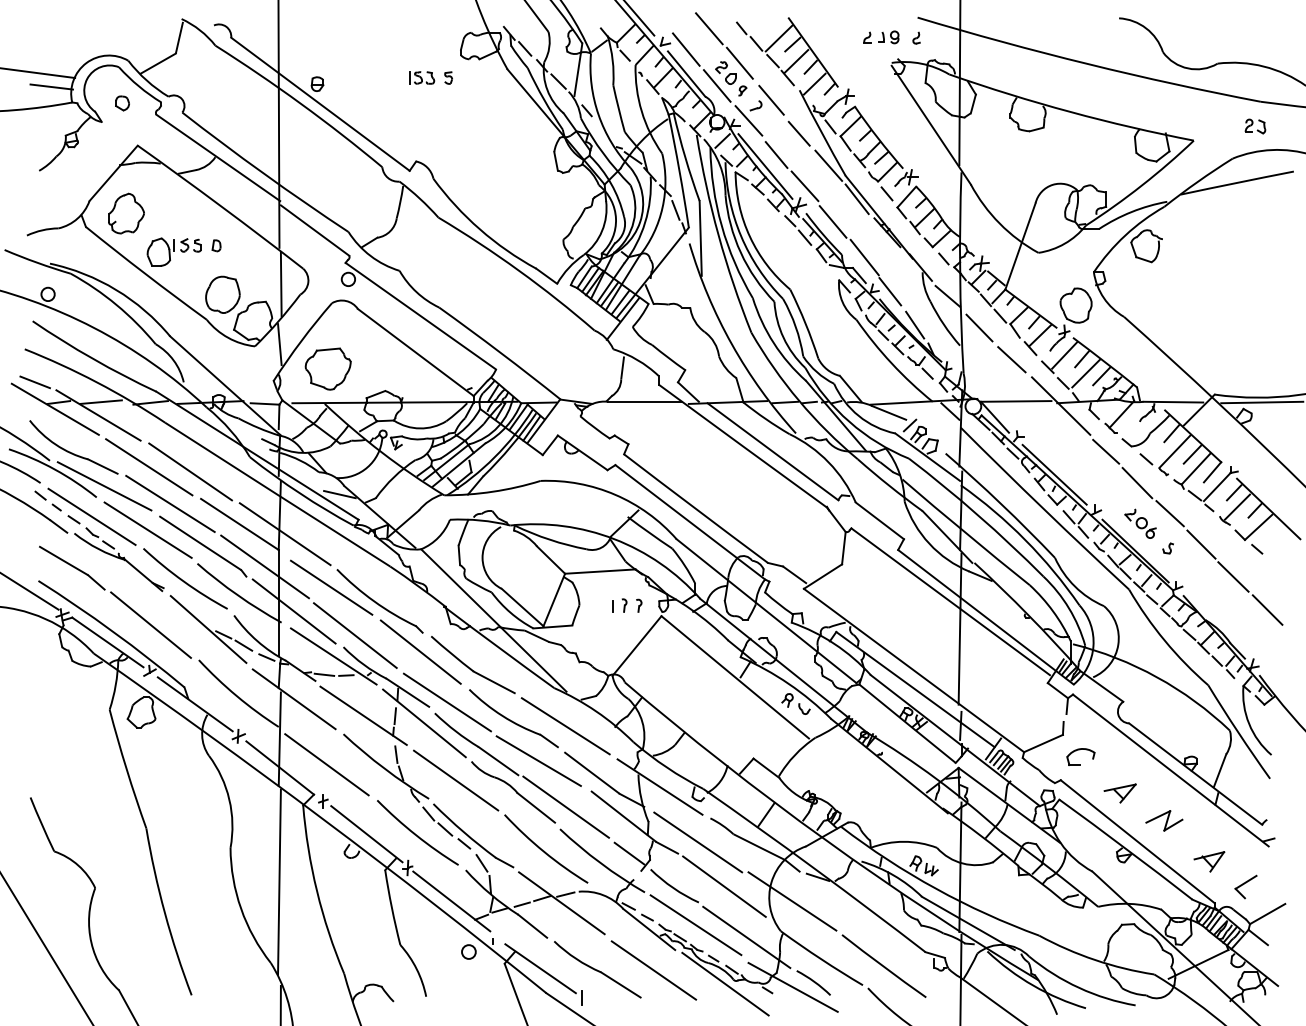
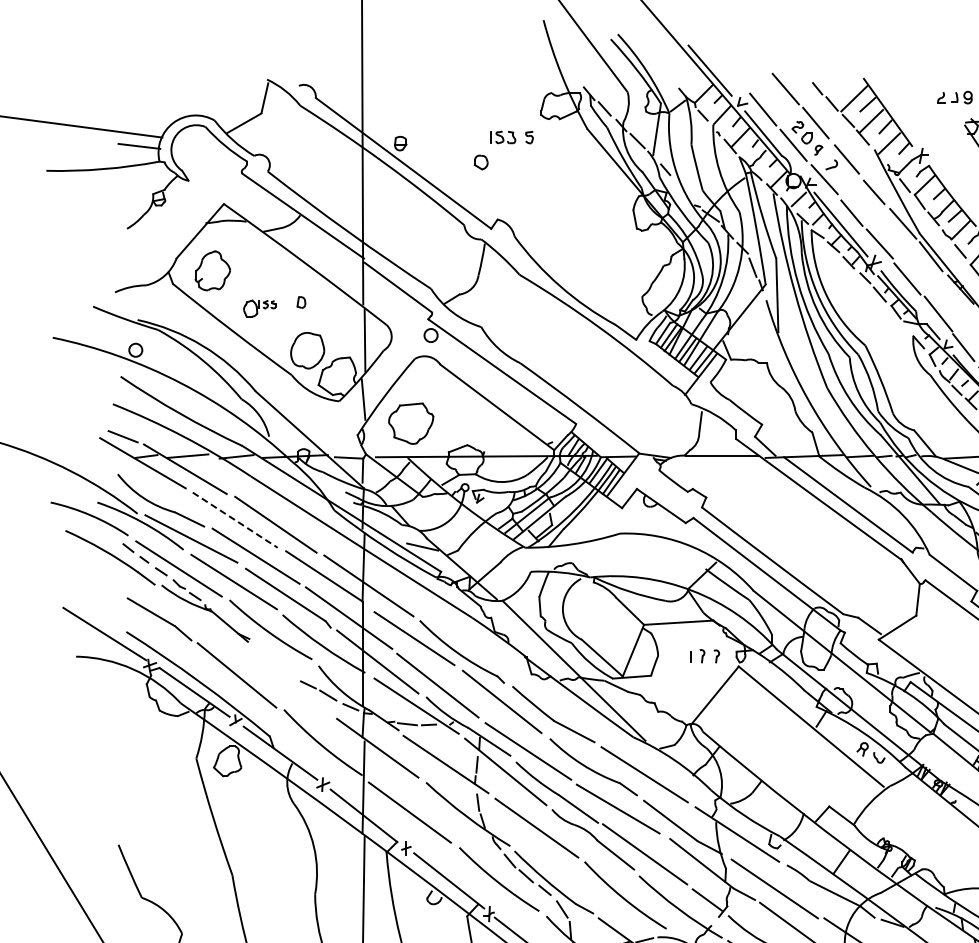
part: (122, 103) -> (481, 162), moved
part: (173, 251) -> (259, 308), size x0.6
line: (149, 467) -> (235, 520), solid -> dashed
line: (208, 629) -> (293, 679), removed

